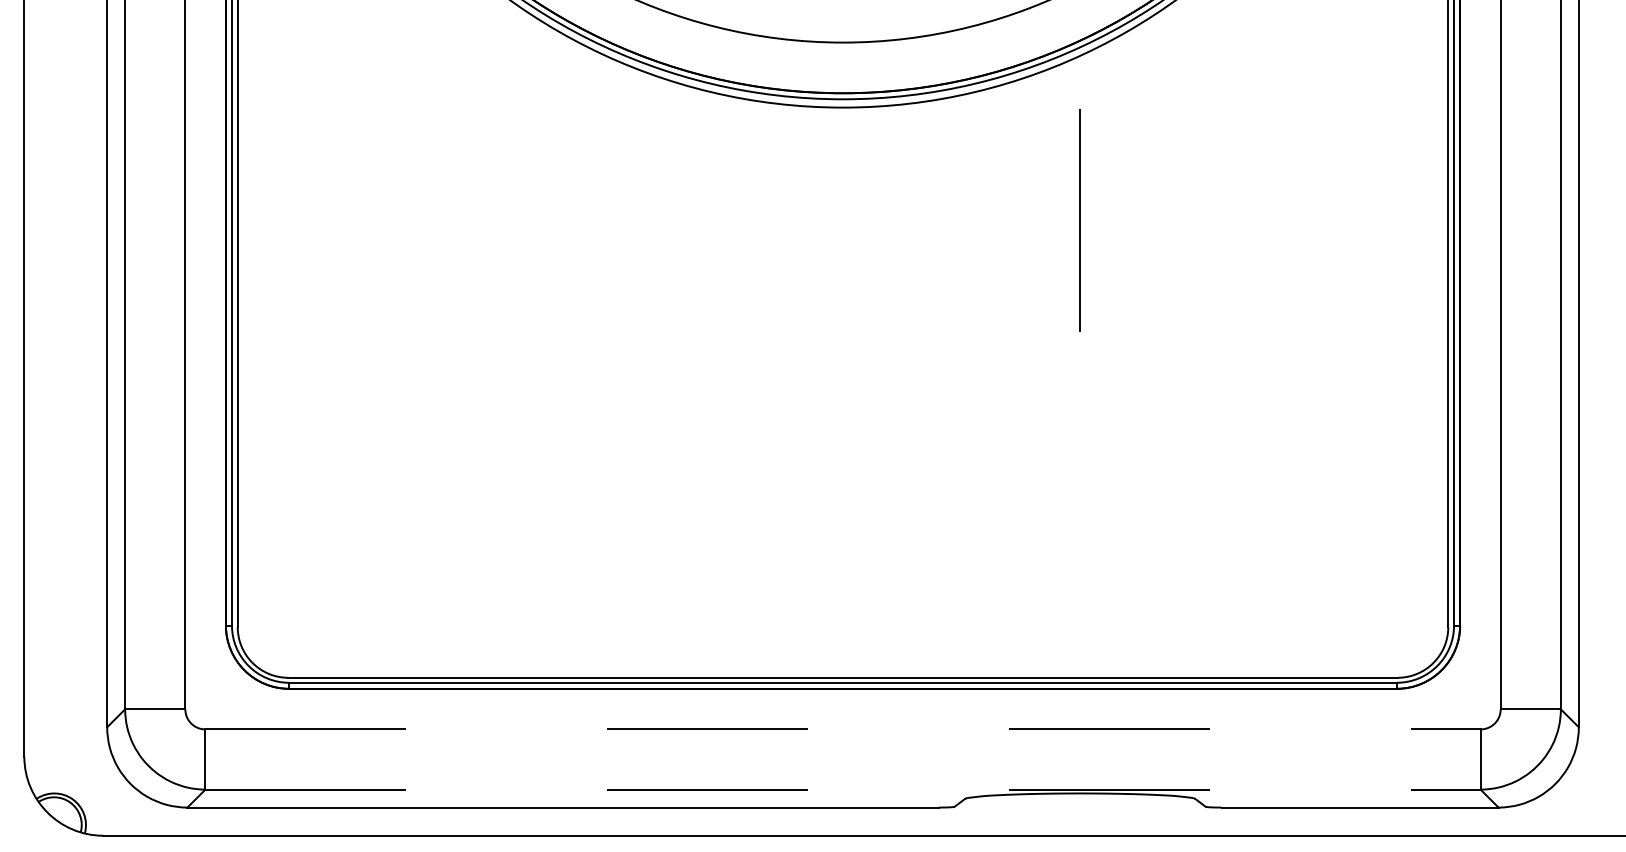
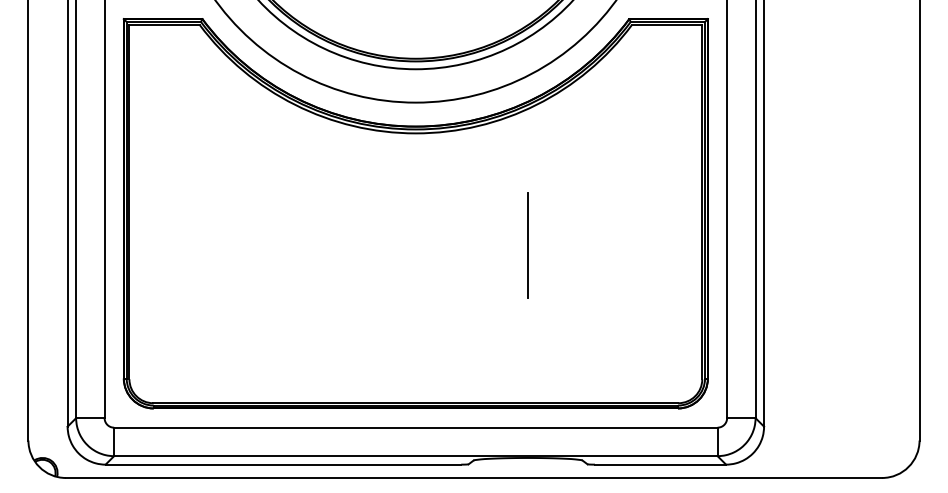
line: (1078, 219) -> (527, 245), moved
line: (842, 729) -> (415, 427), dashed -> solid
line: (842, 790) -> (415, 456), dashed -> solid

